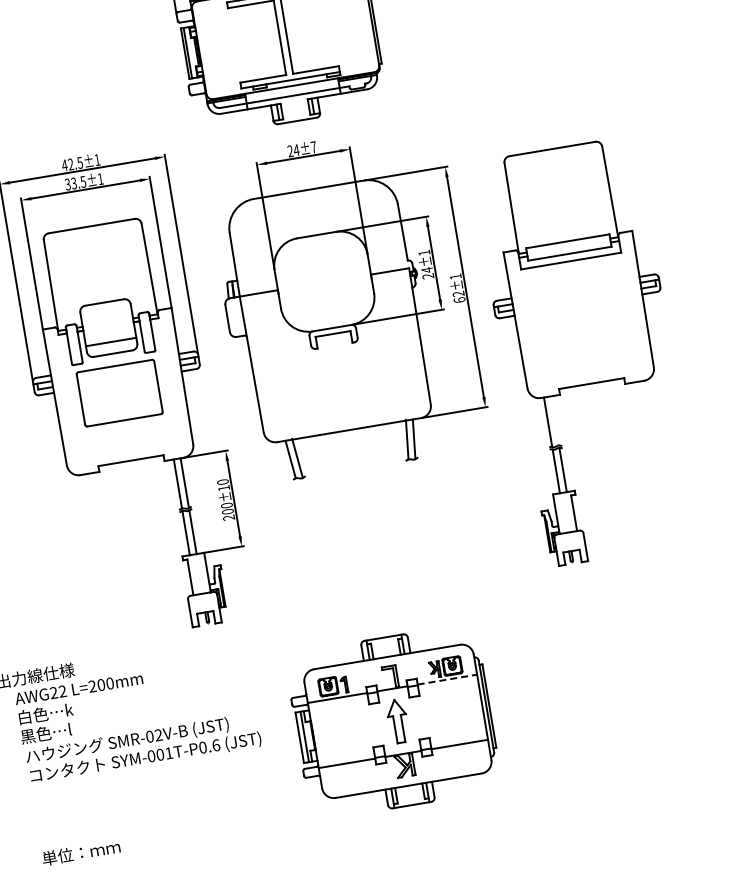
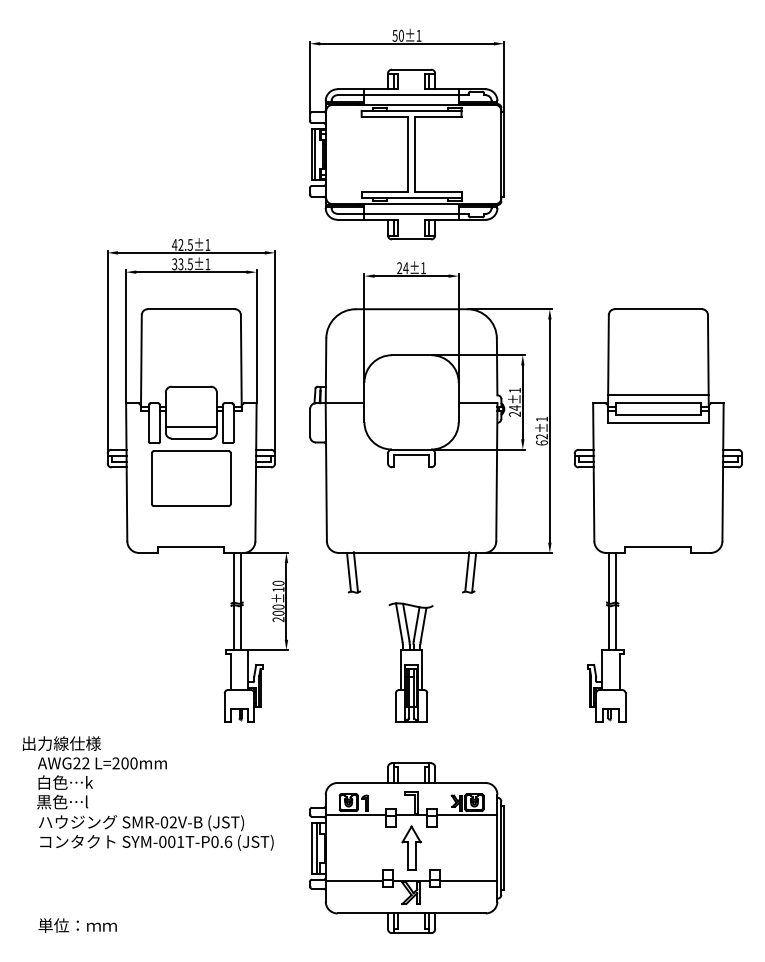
text: (313, 147) -> (423, 268), 24±7 -> 24±1
line: (566, 234) -> (658, 395), added
line: (554, 420) -> (615, 577), added
part: (366, 538) -> (410, 662), added
line: (447, 679) -> (467, 815), dashed -> solid

